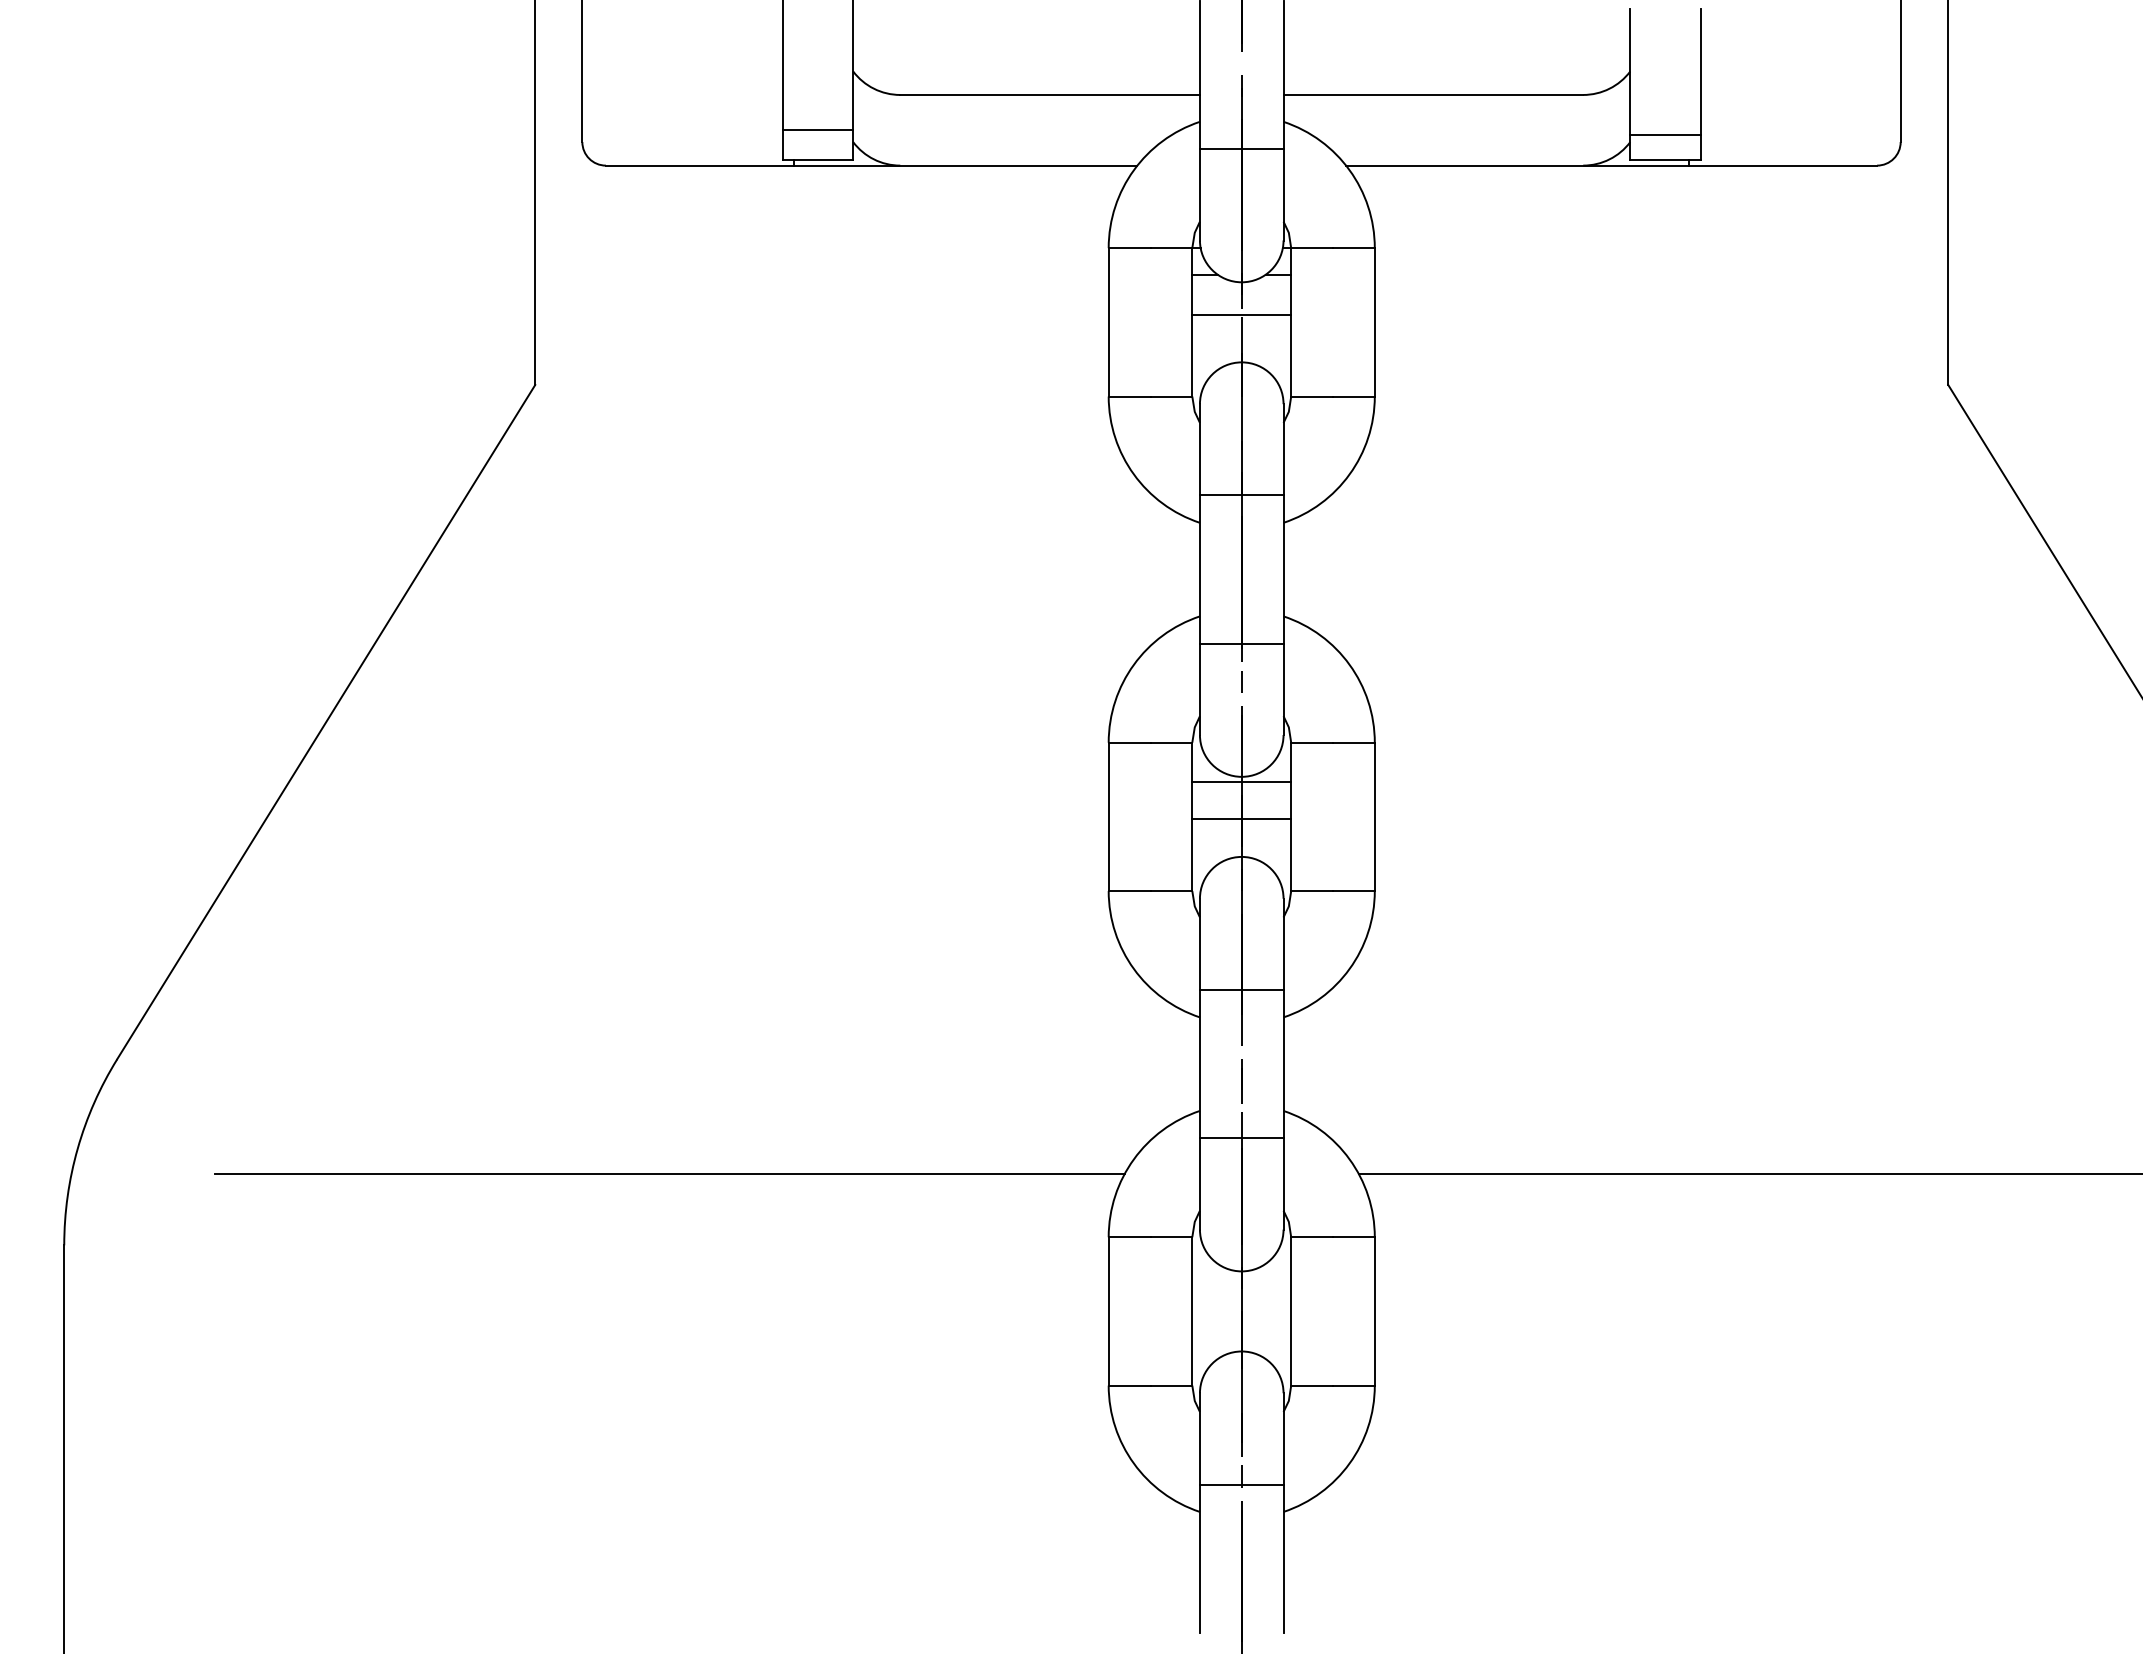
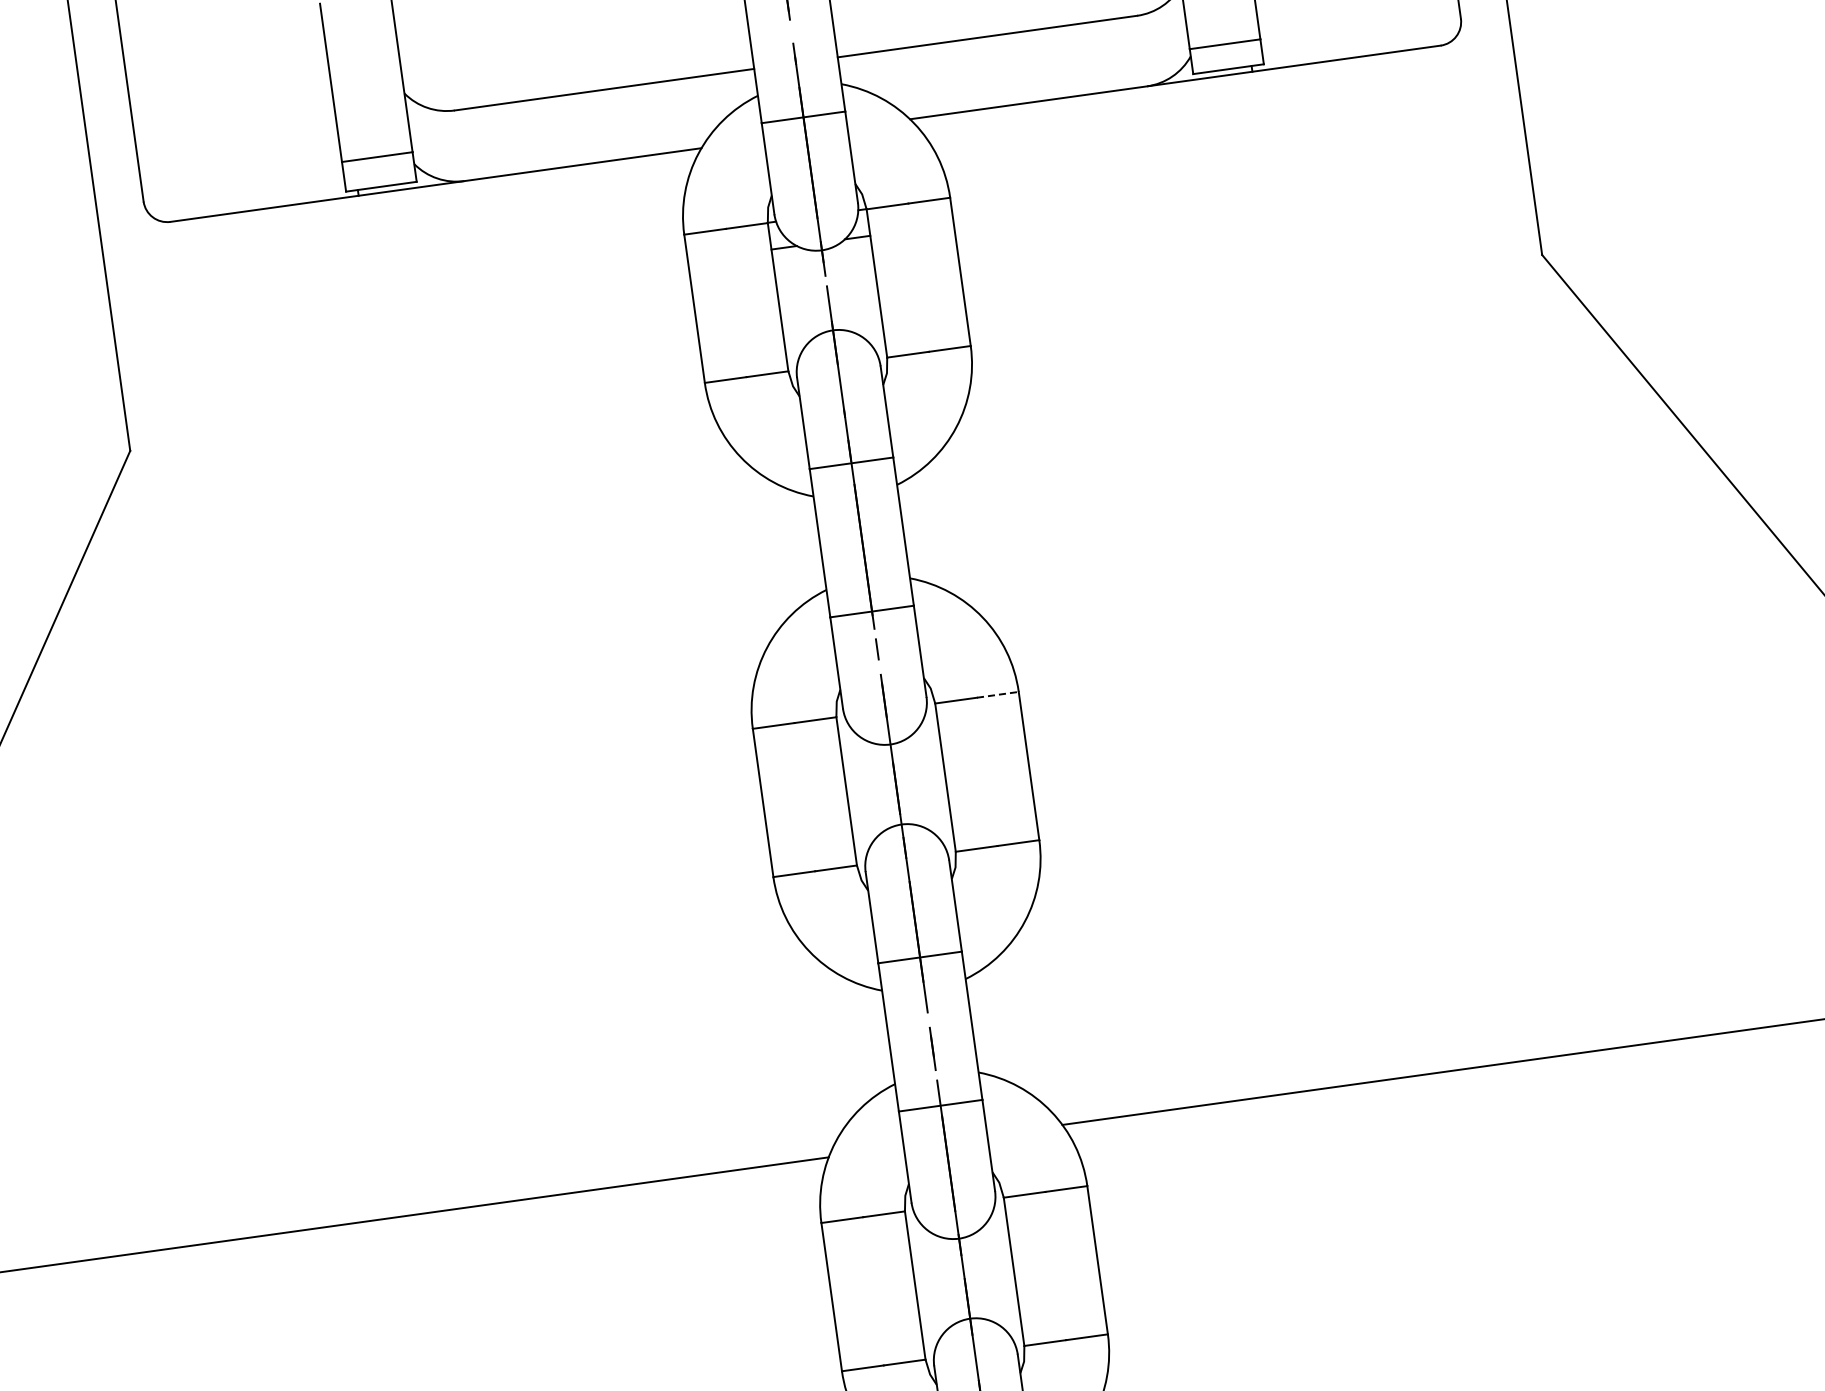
line: (1241, 314) -> (826, 282), removed
line: (1353, 742) -> (997, 694), solid -> dashed
line: (1241, 782) -> (891, 750), removed
line: (1241, 819) -> (896, 787), removed

